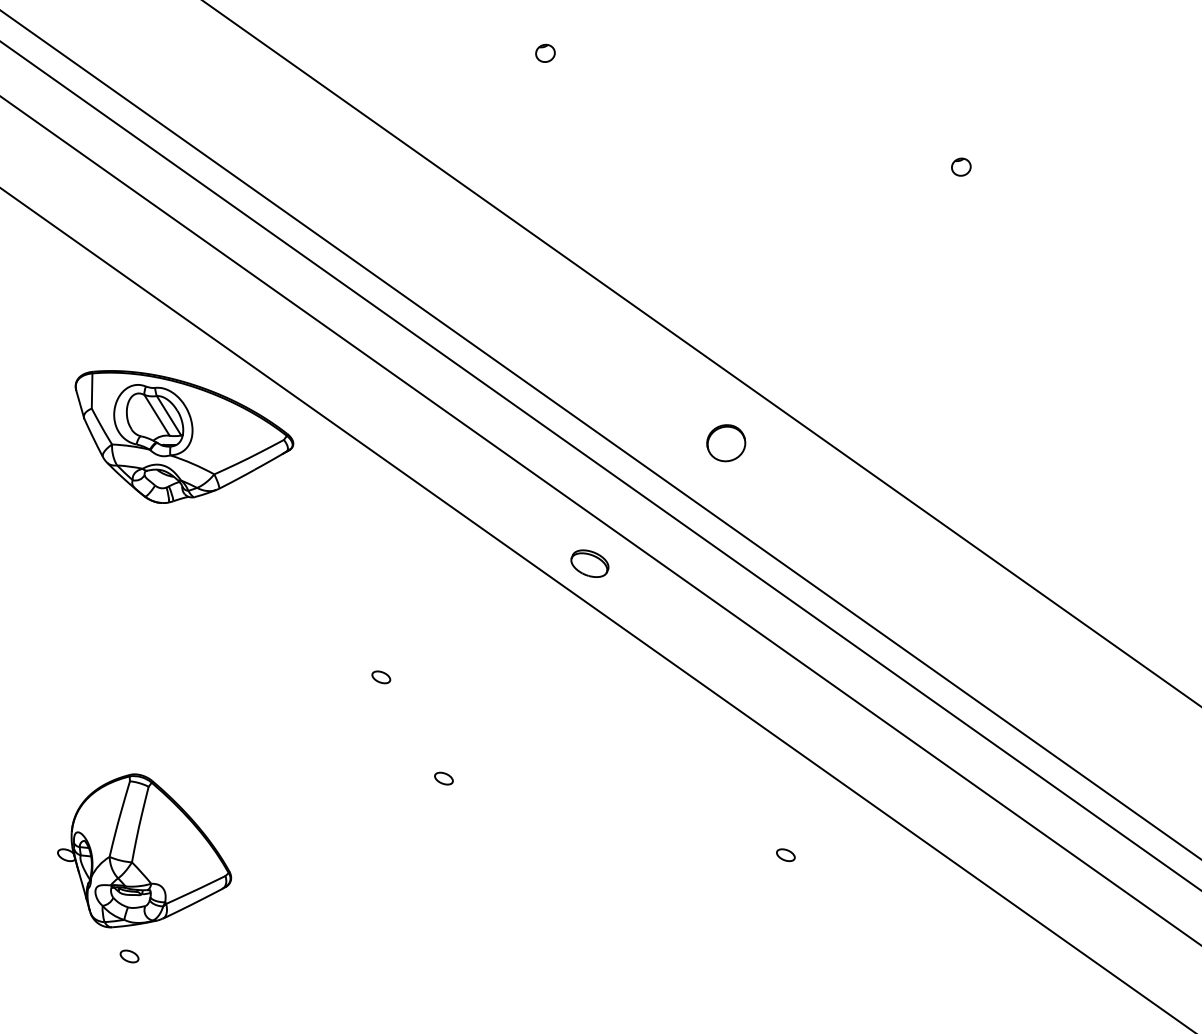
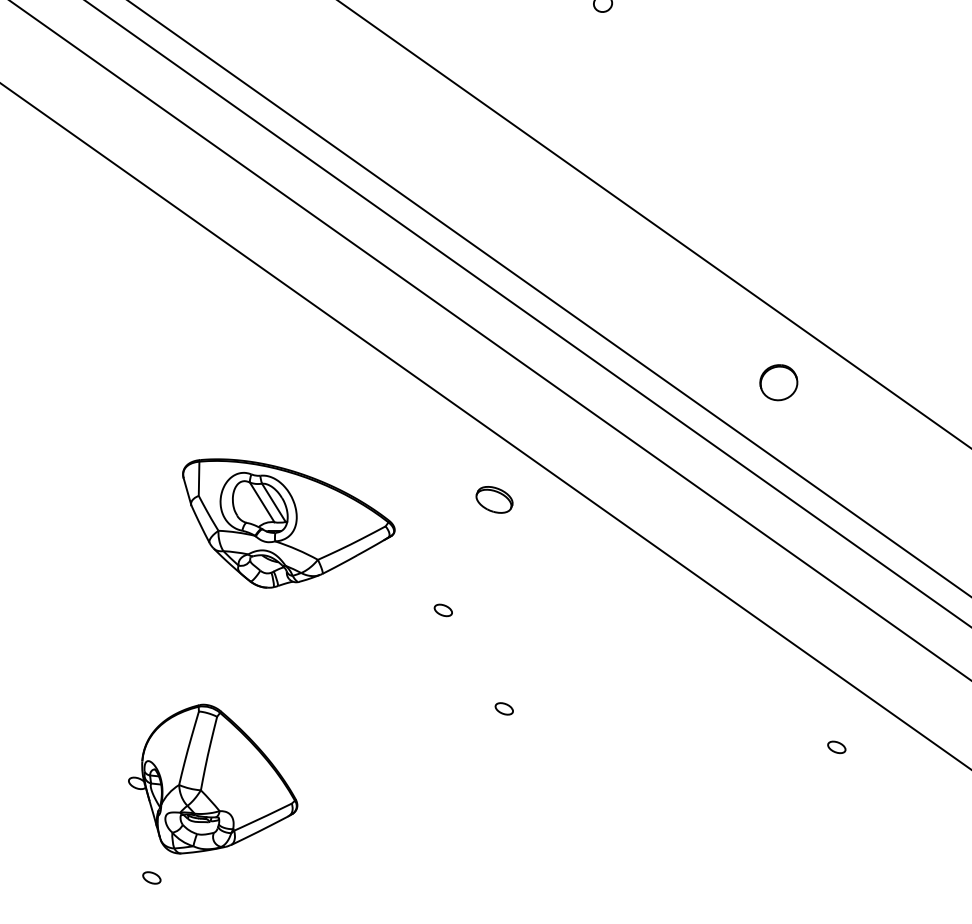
part: (184, 436) -> (288, 523), moved
part: (589, 563) -> (494, 499), moved
part: (785, 855) -> (836, 747), moved
part: (129, 956) -> (151, 877), moved

